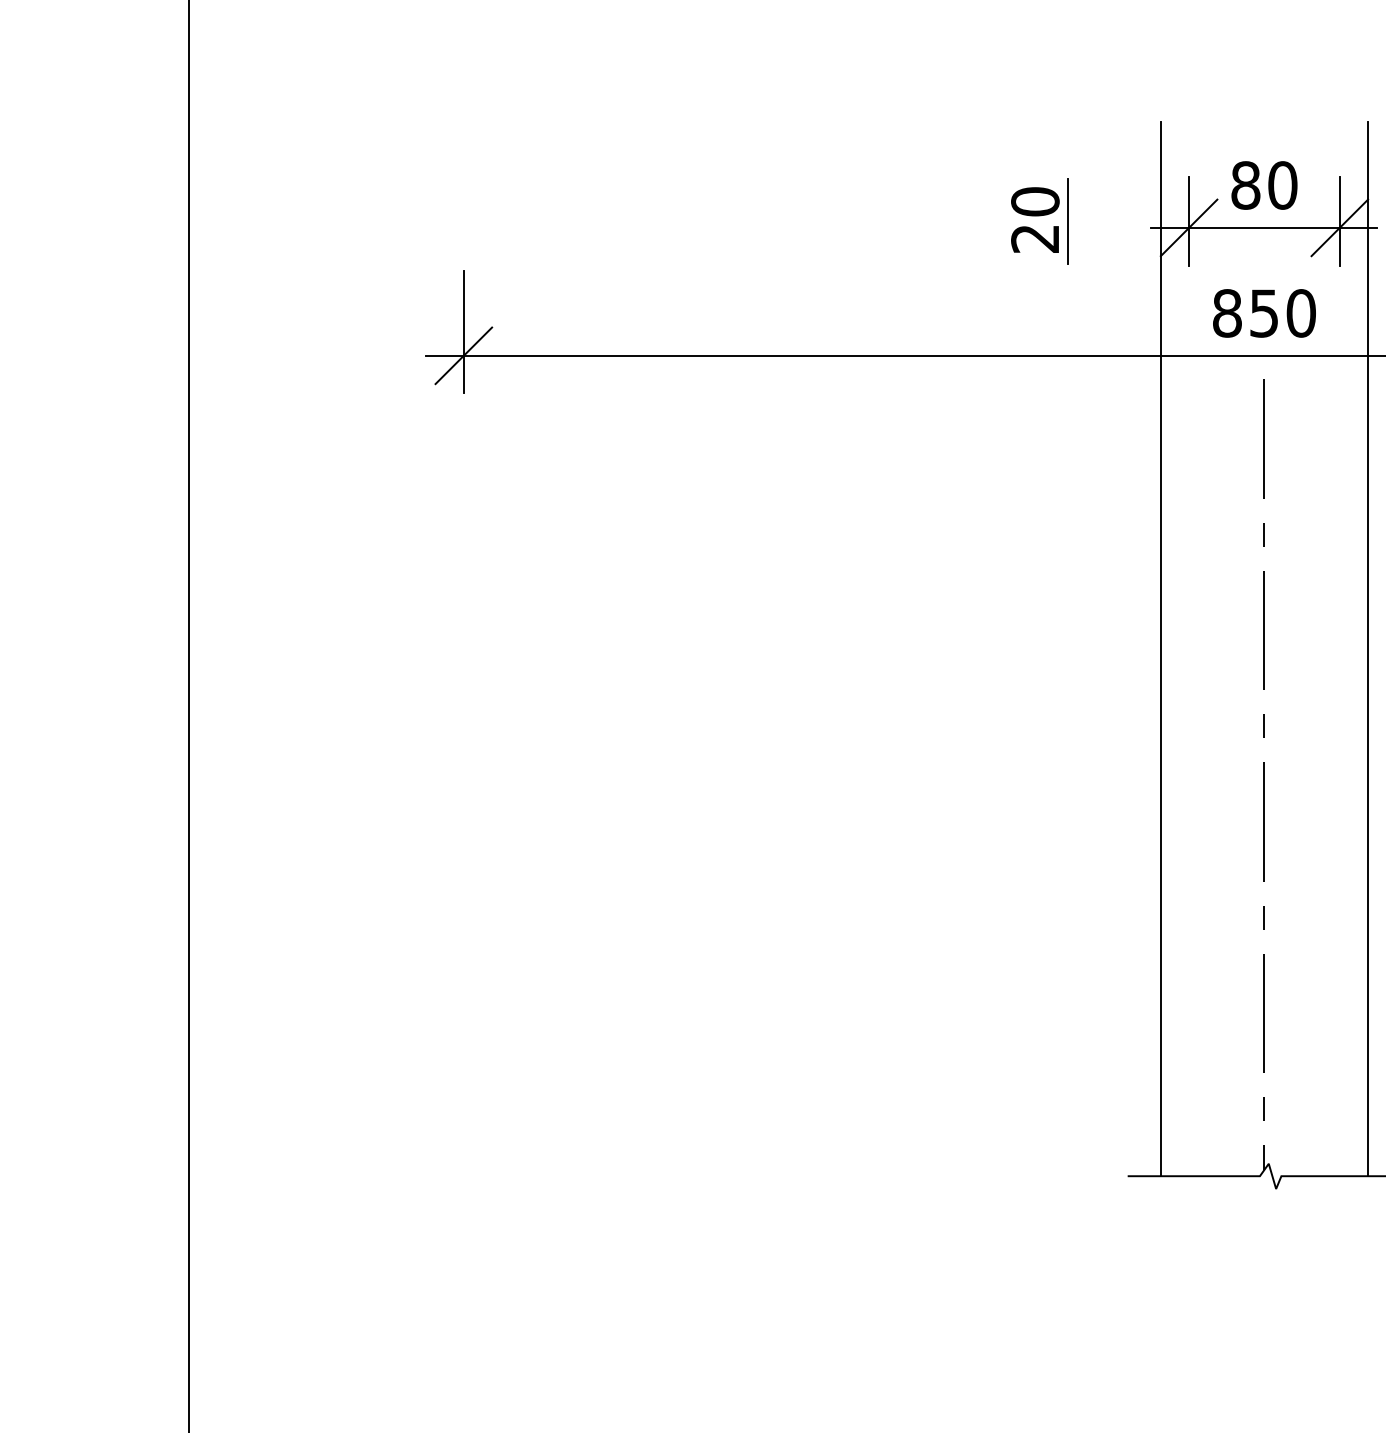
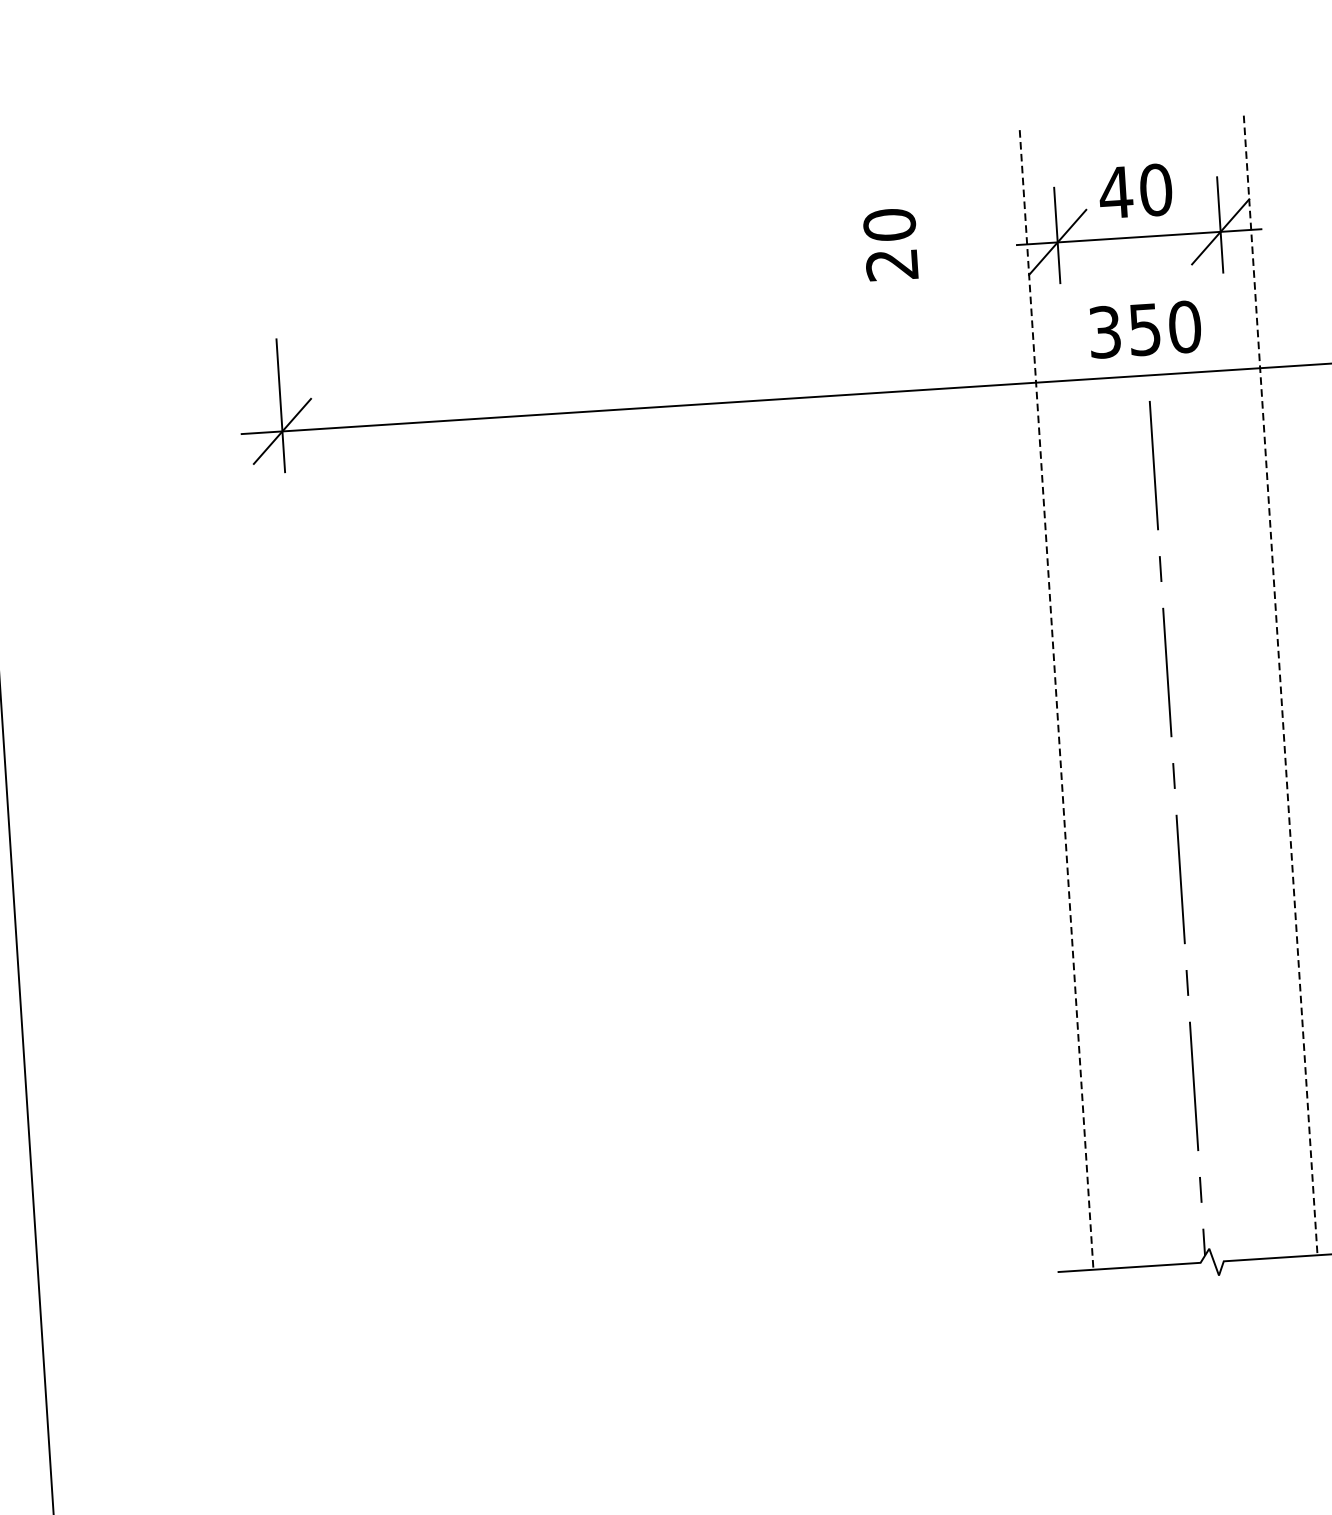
text: (1245, 185) -> (1115, 192), 80 -> 40
line: (1067, 221) -> (925, 244), removed
text: (1227, 313) -> (1105, 332), 850 -> 350
line: (1160, 649) -> (1056, 700), solid -> dashed
line: (1368, 649) -> (1281, 685), solid -> dashed

